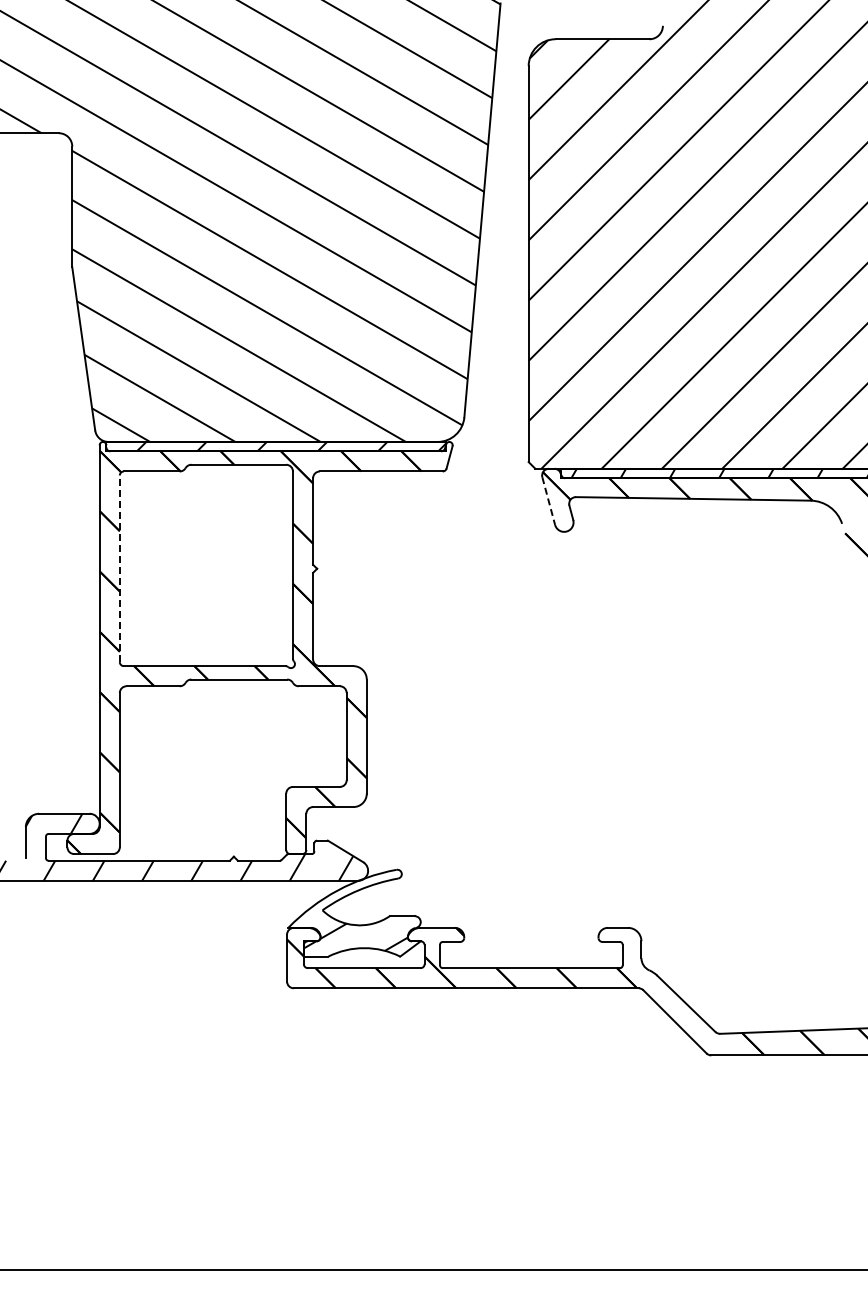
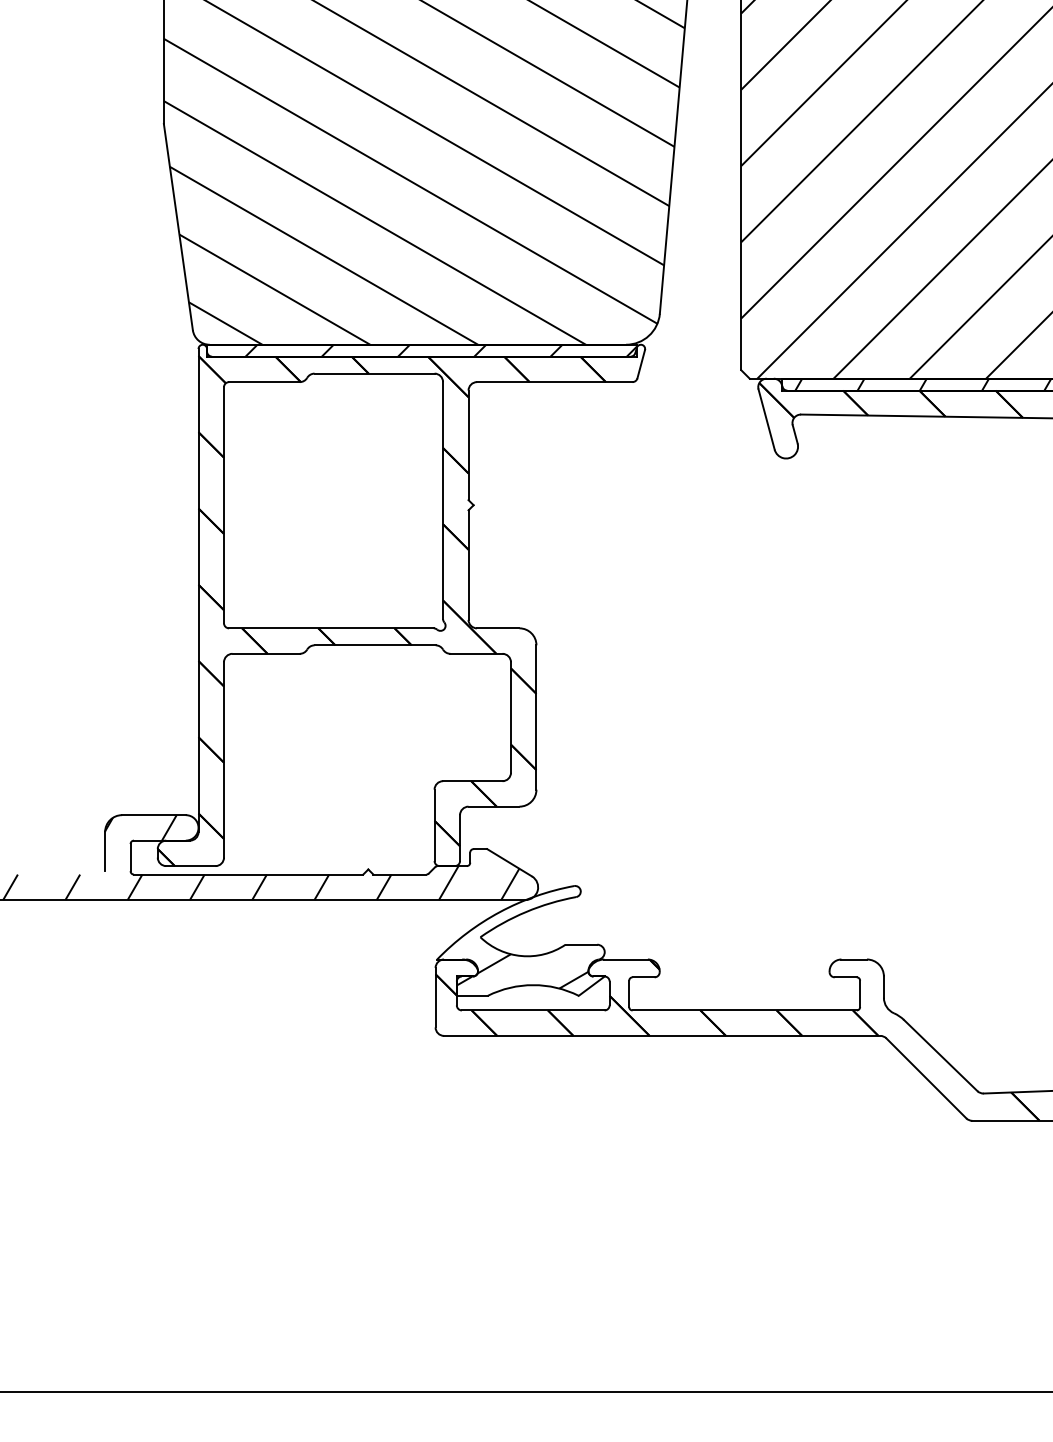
line: (548, 501) -> (766, 420), dashed -> solid
line: (119, 568) -> (223, 504), dashed -> solid

